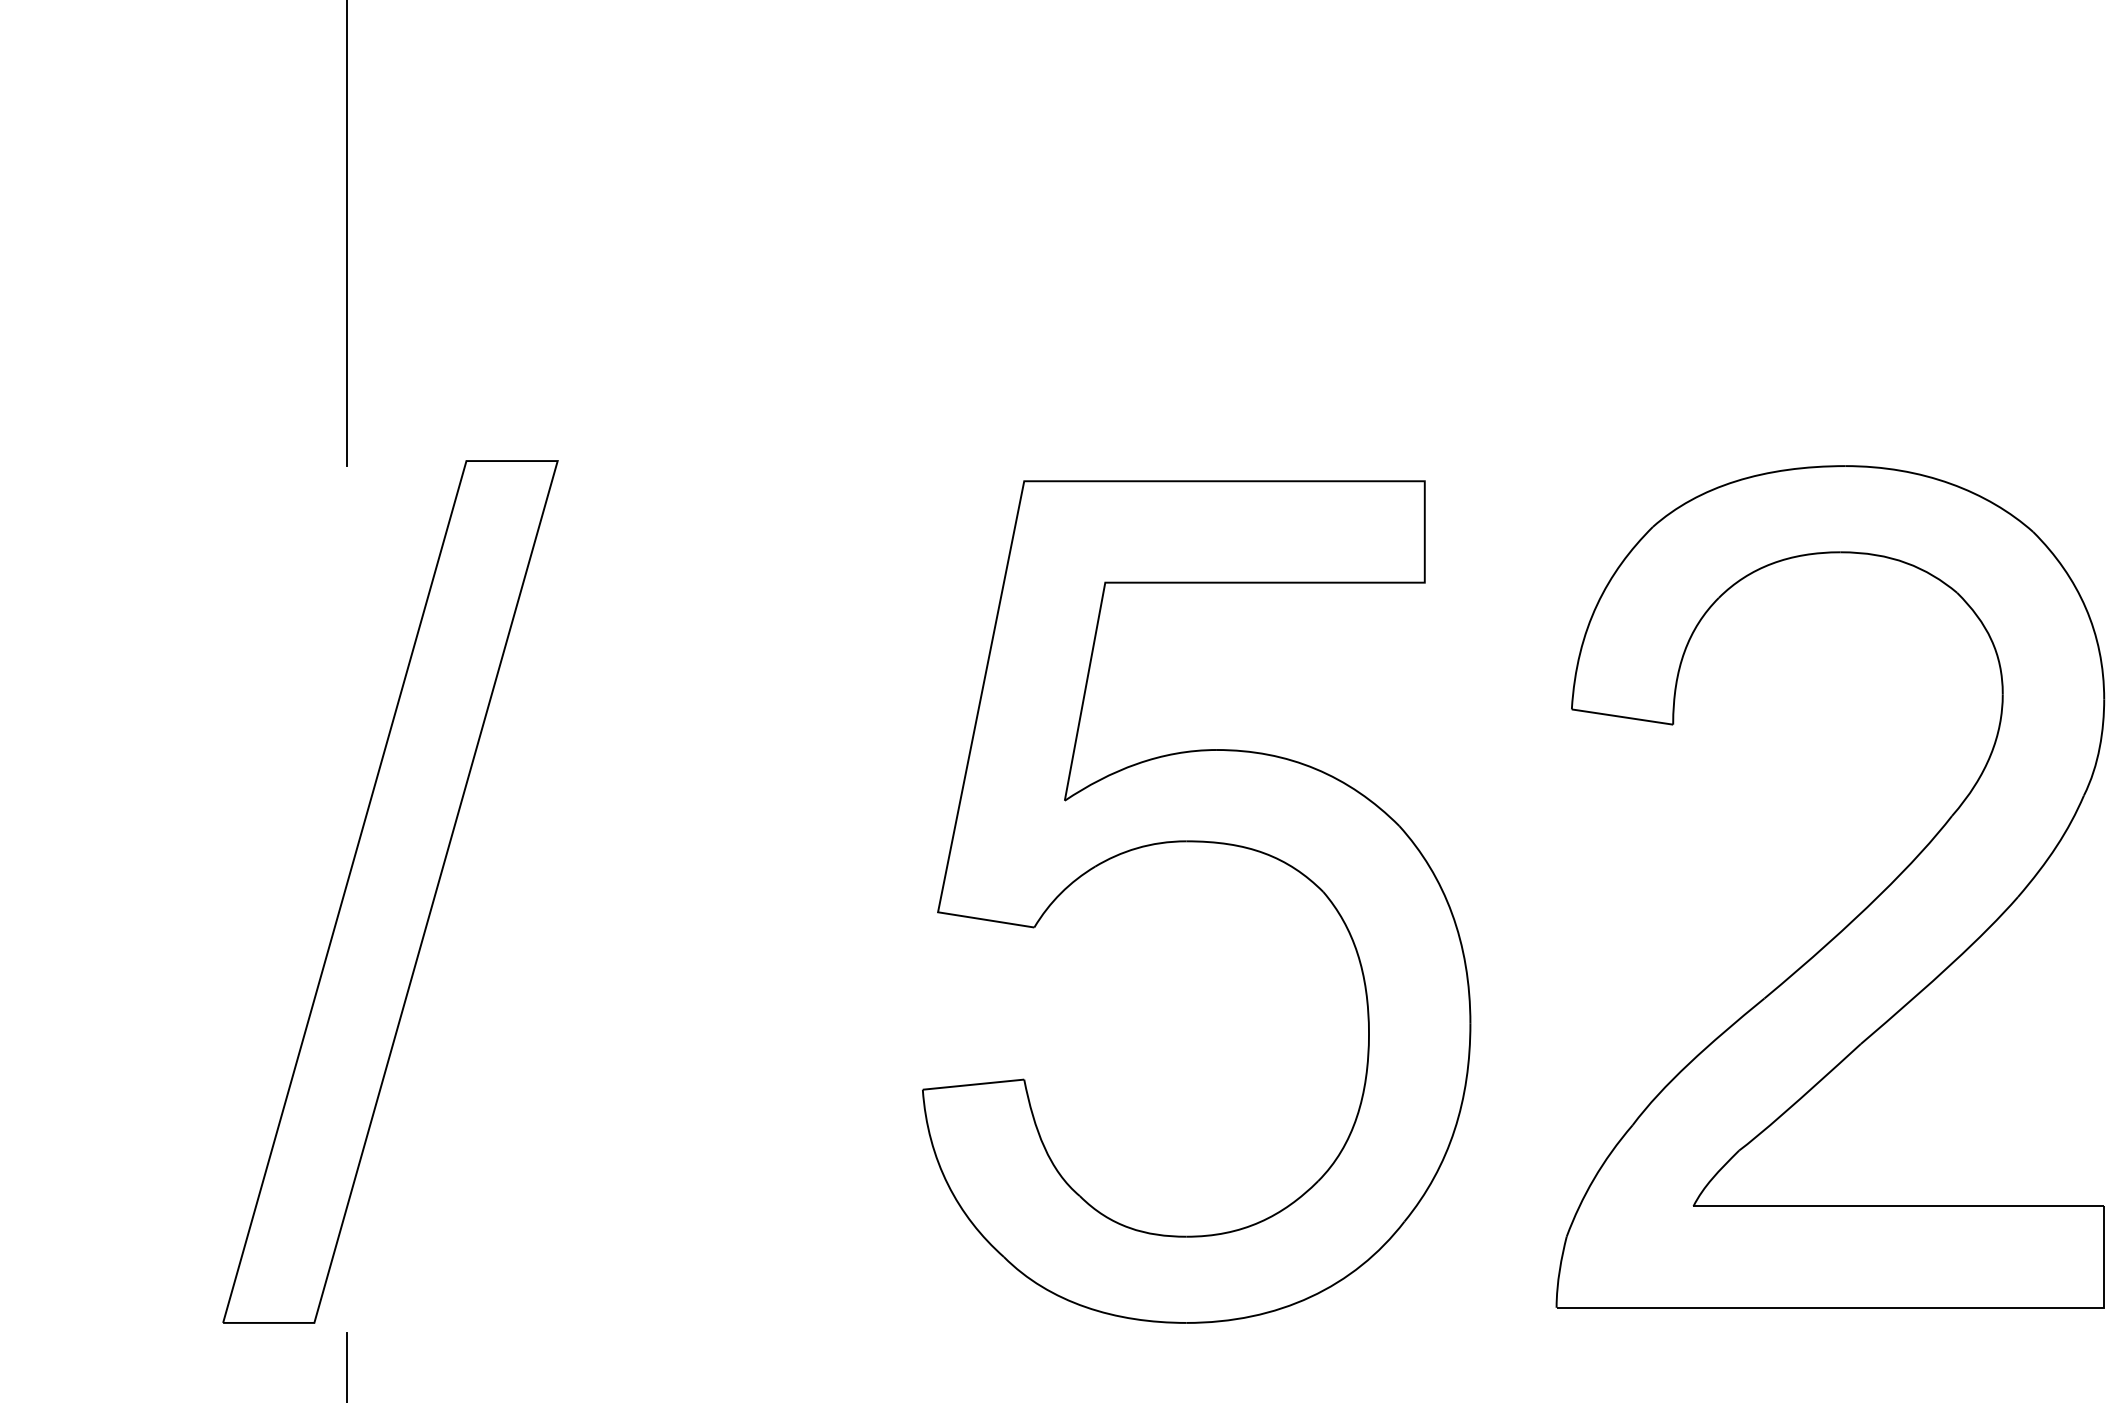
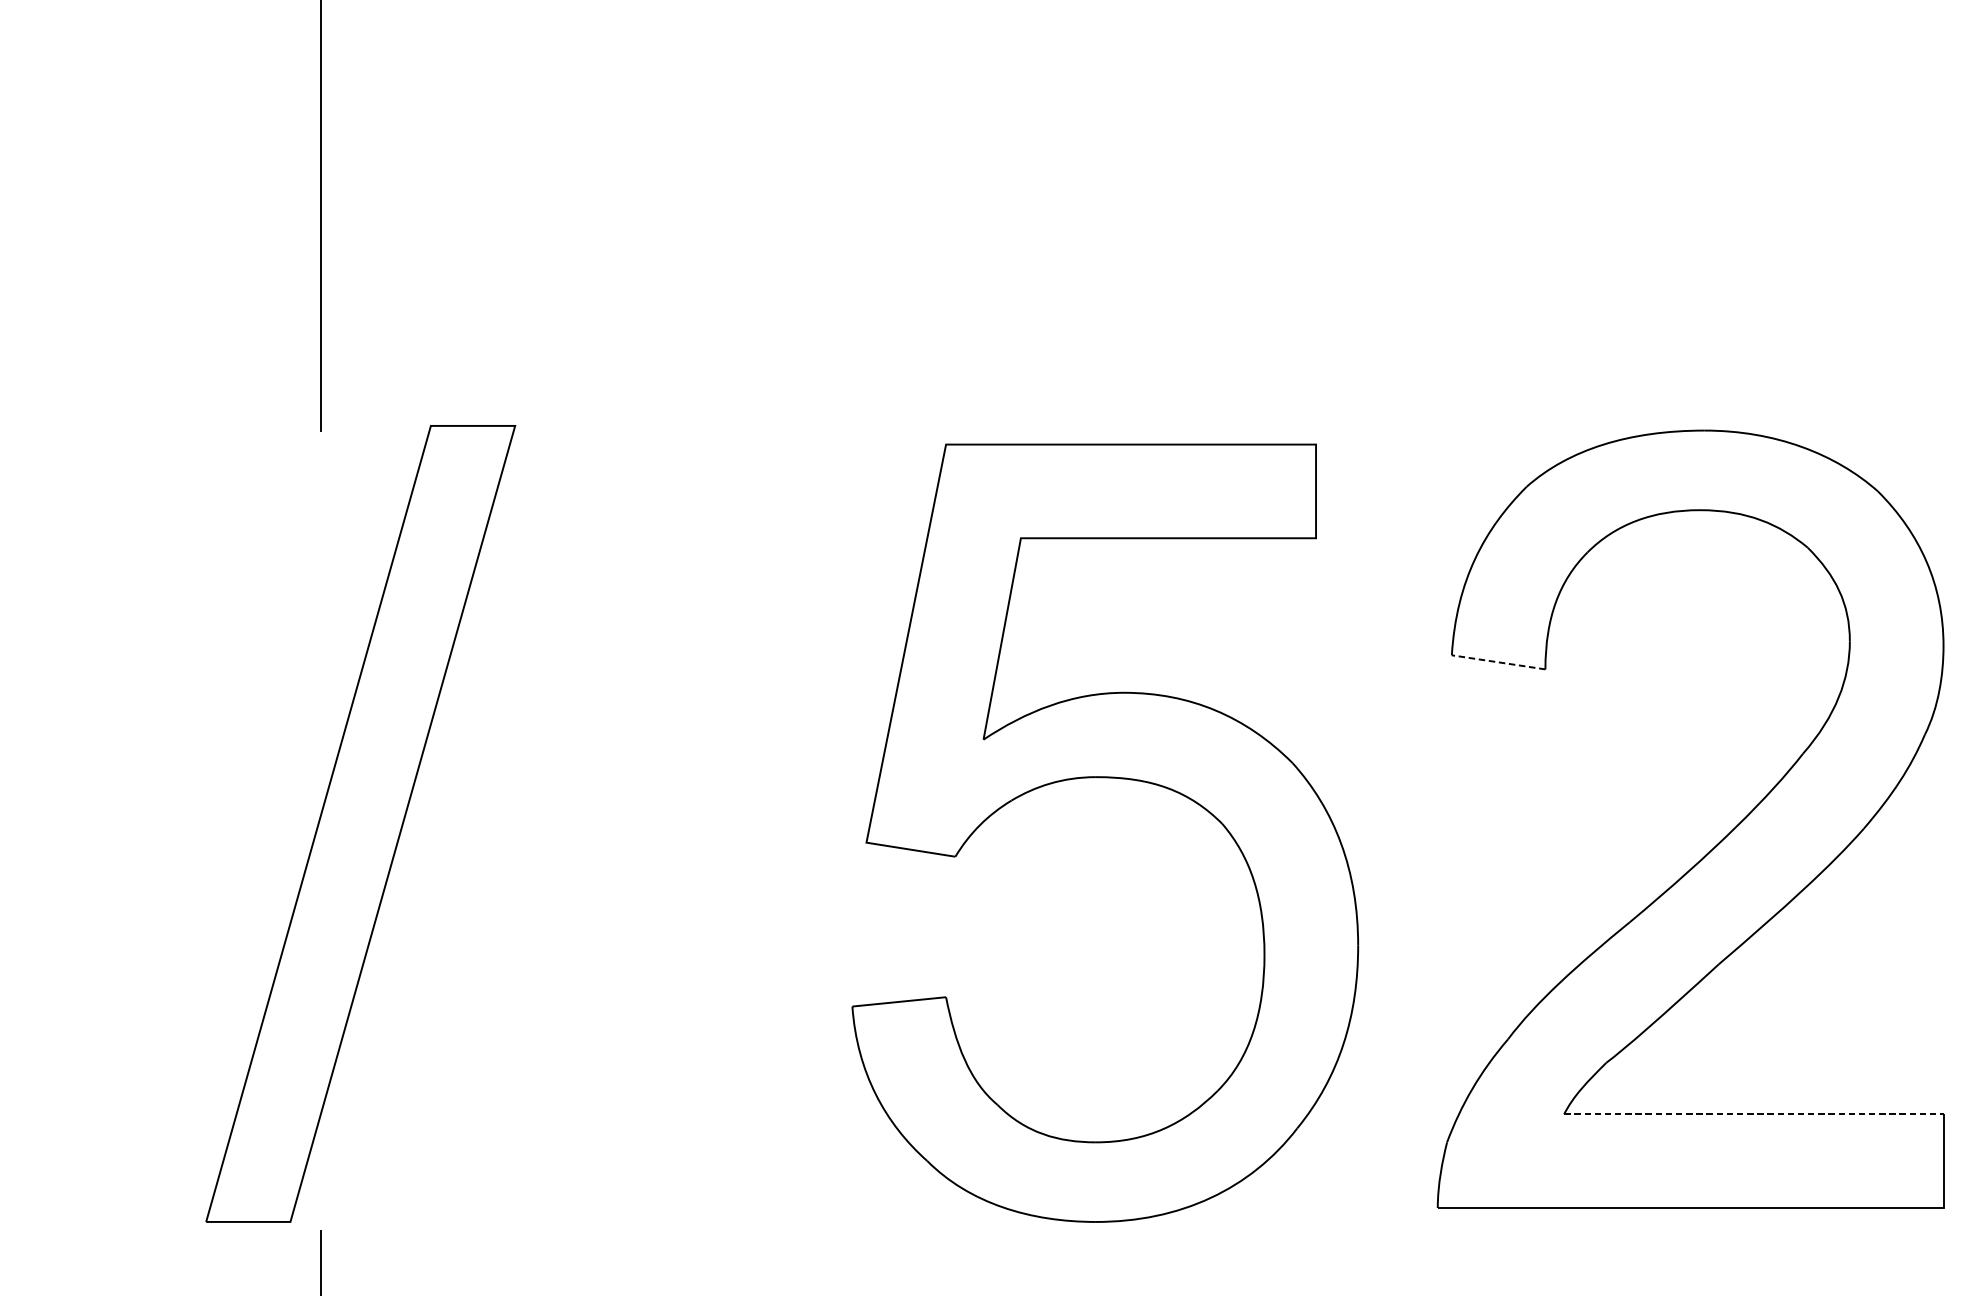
line: (1622, 716) -> (1498, 661), solid -> dashed
line: (1899, 1206) -> (1754, 1114), solid -> dashed

